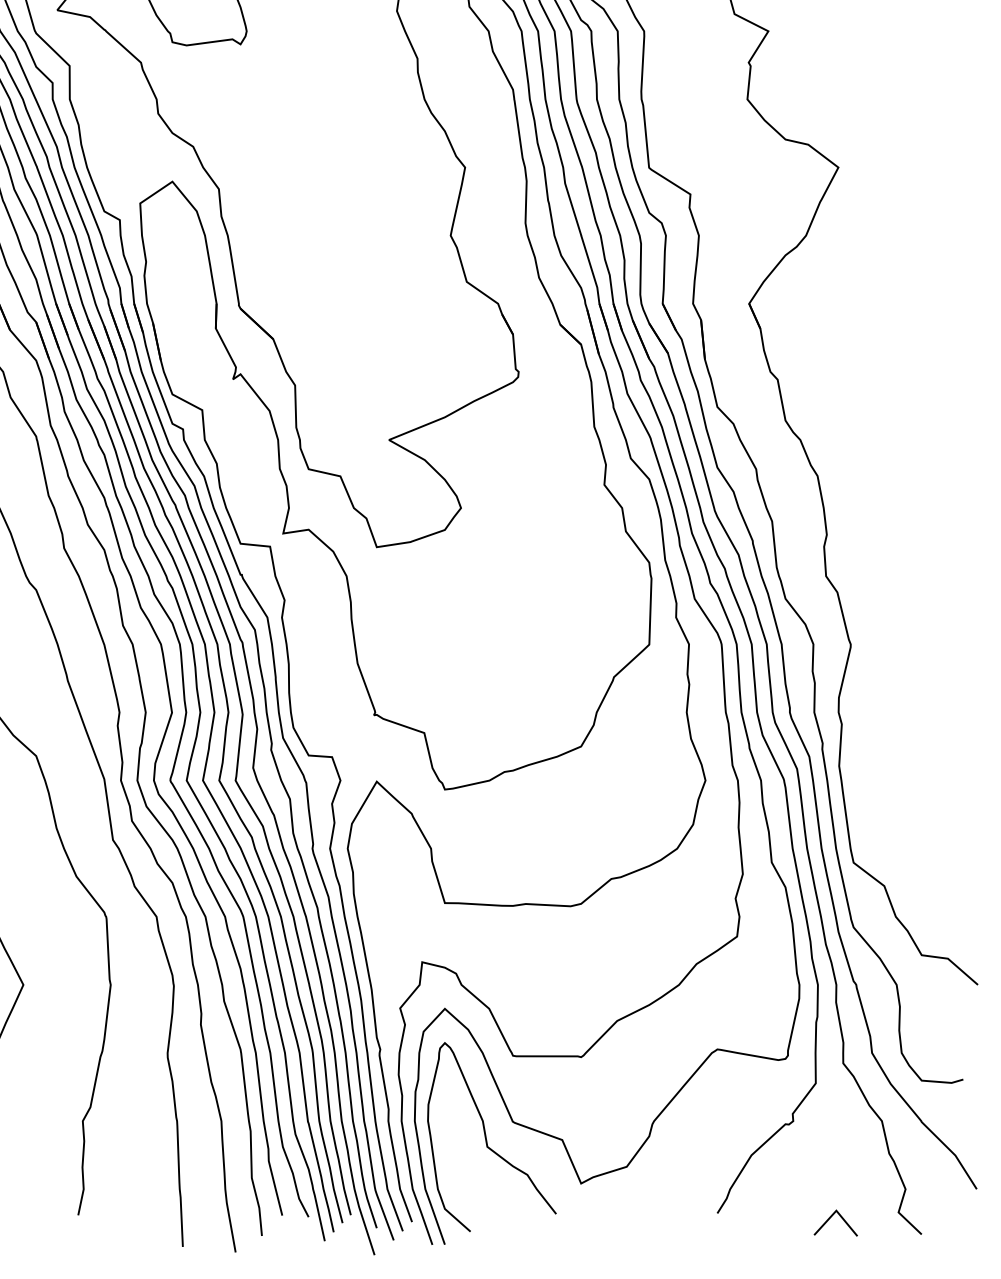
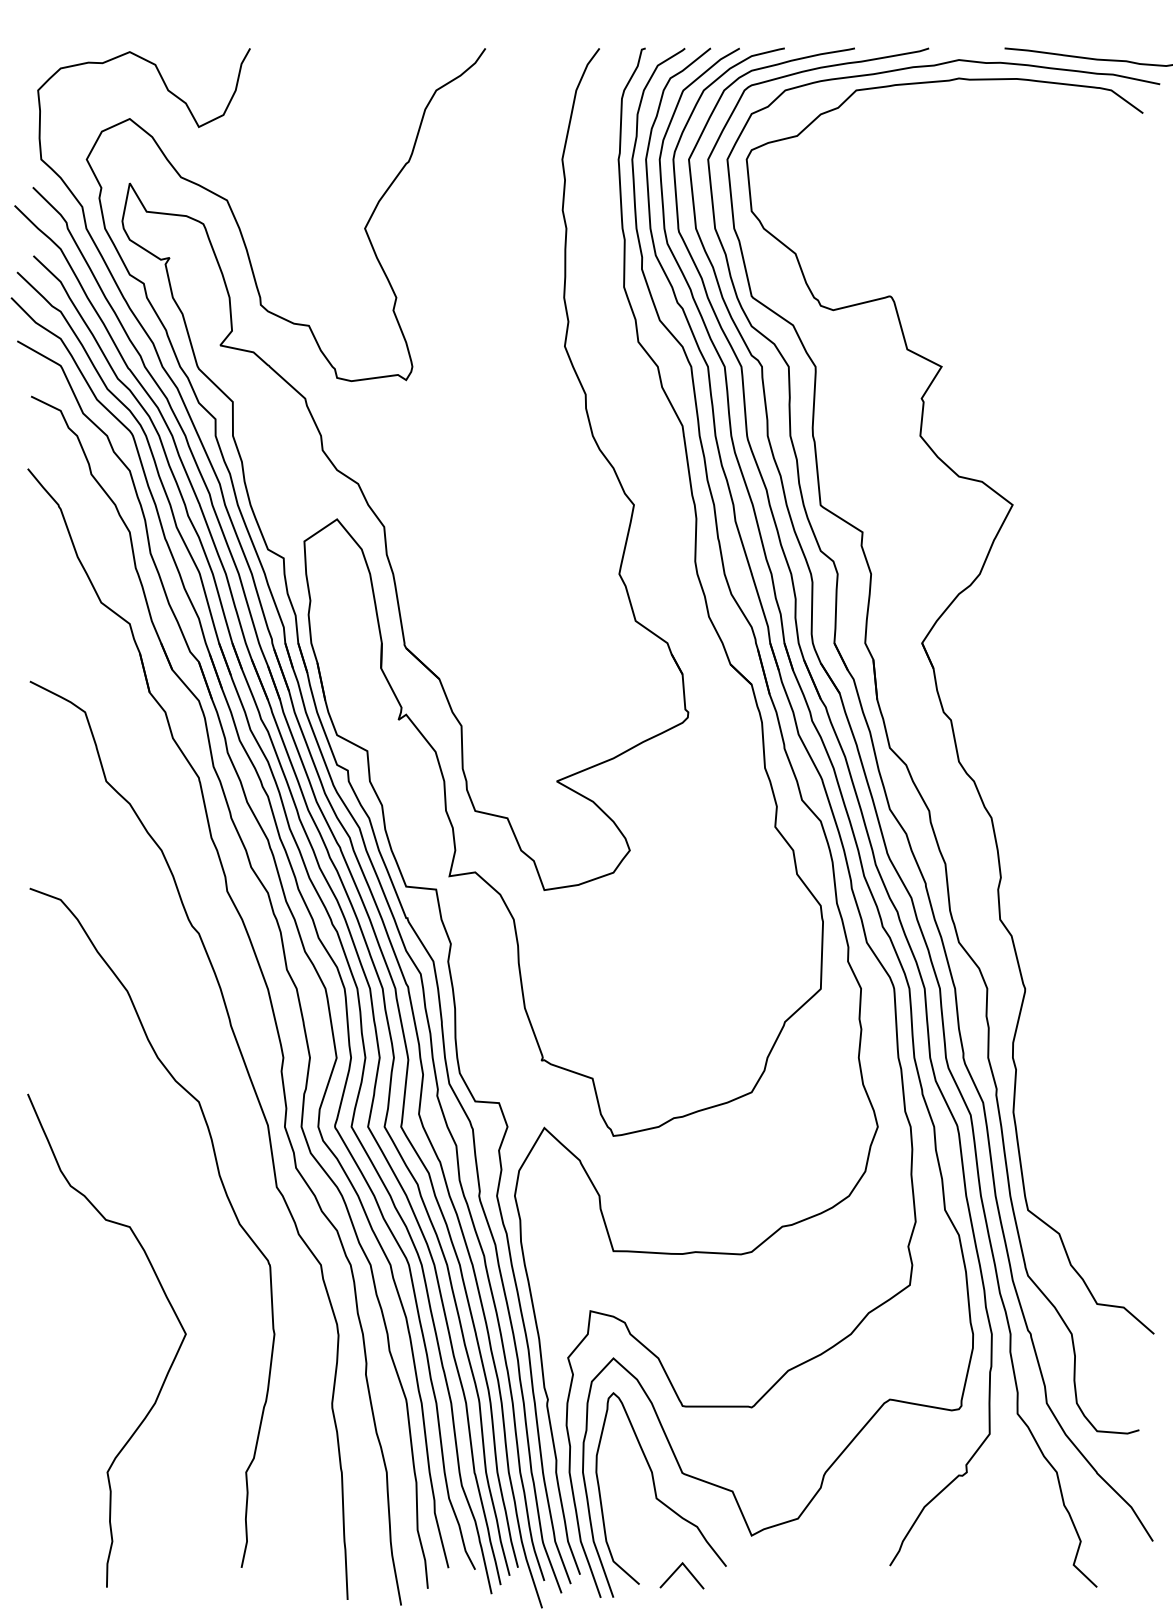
line: (831, 1217) -> (677, 1570), moved

